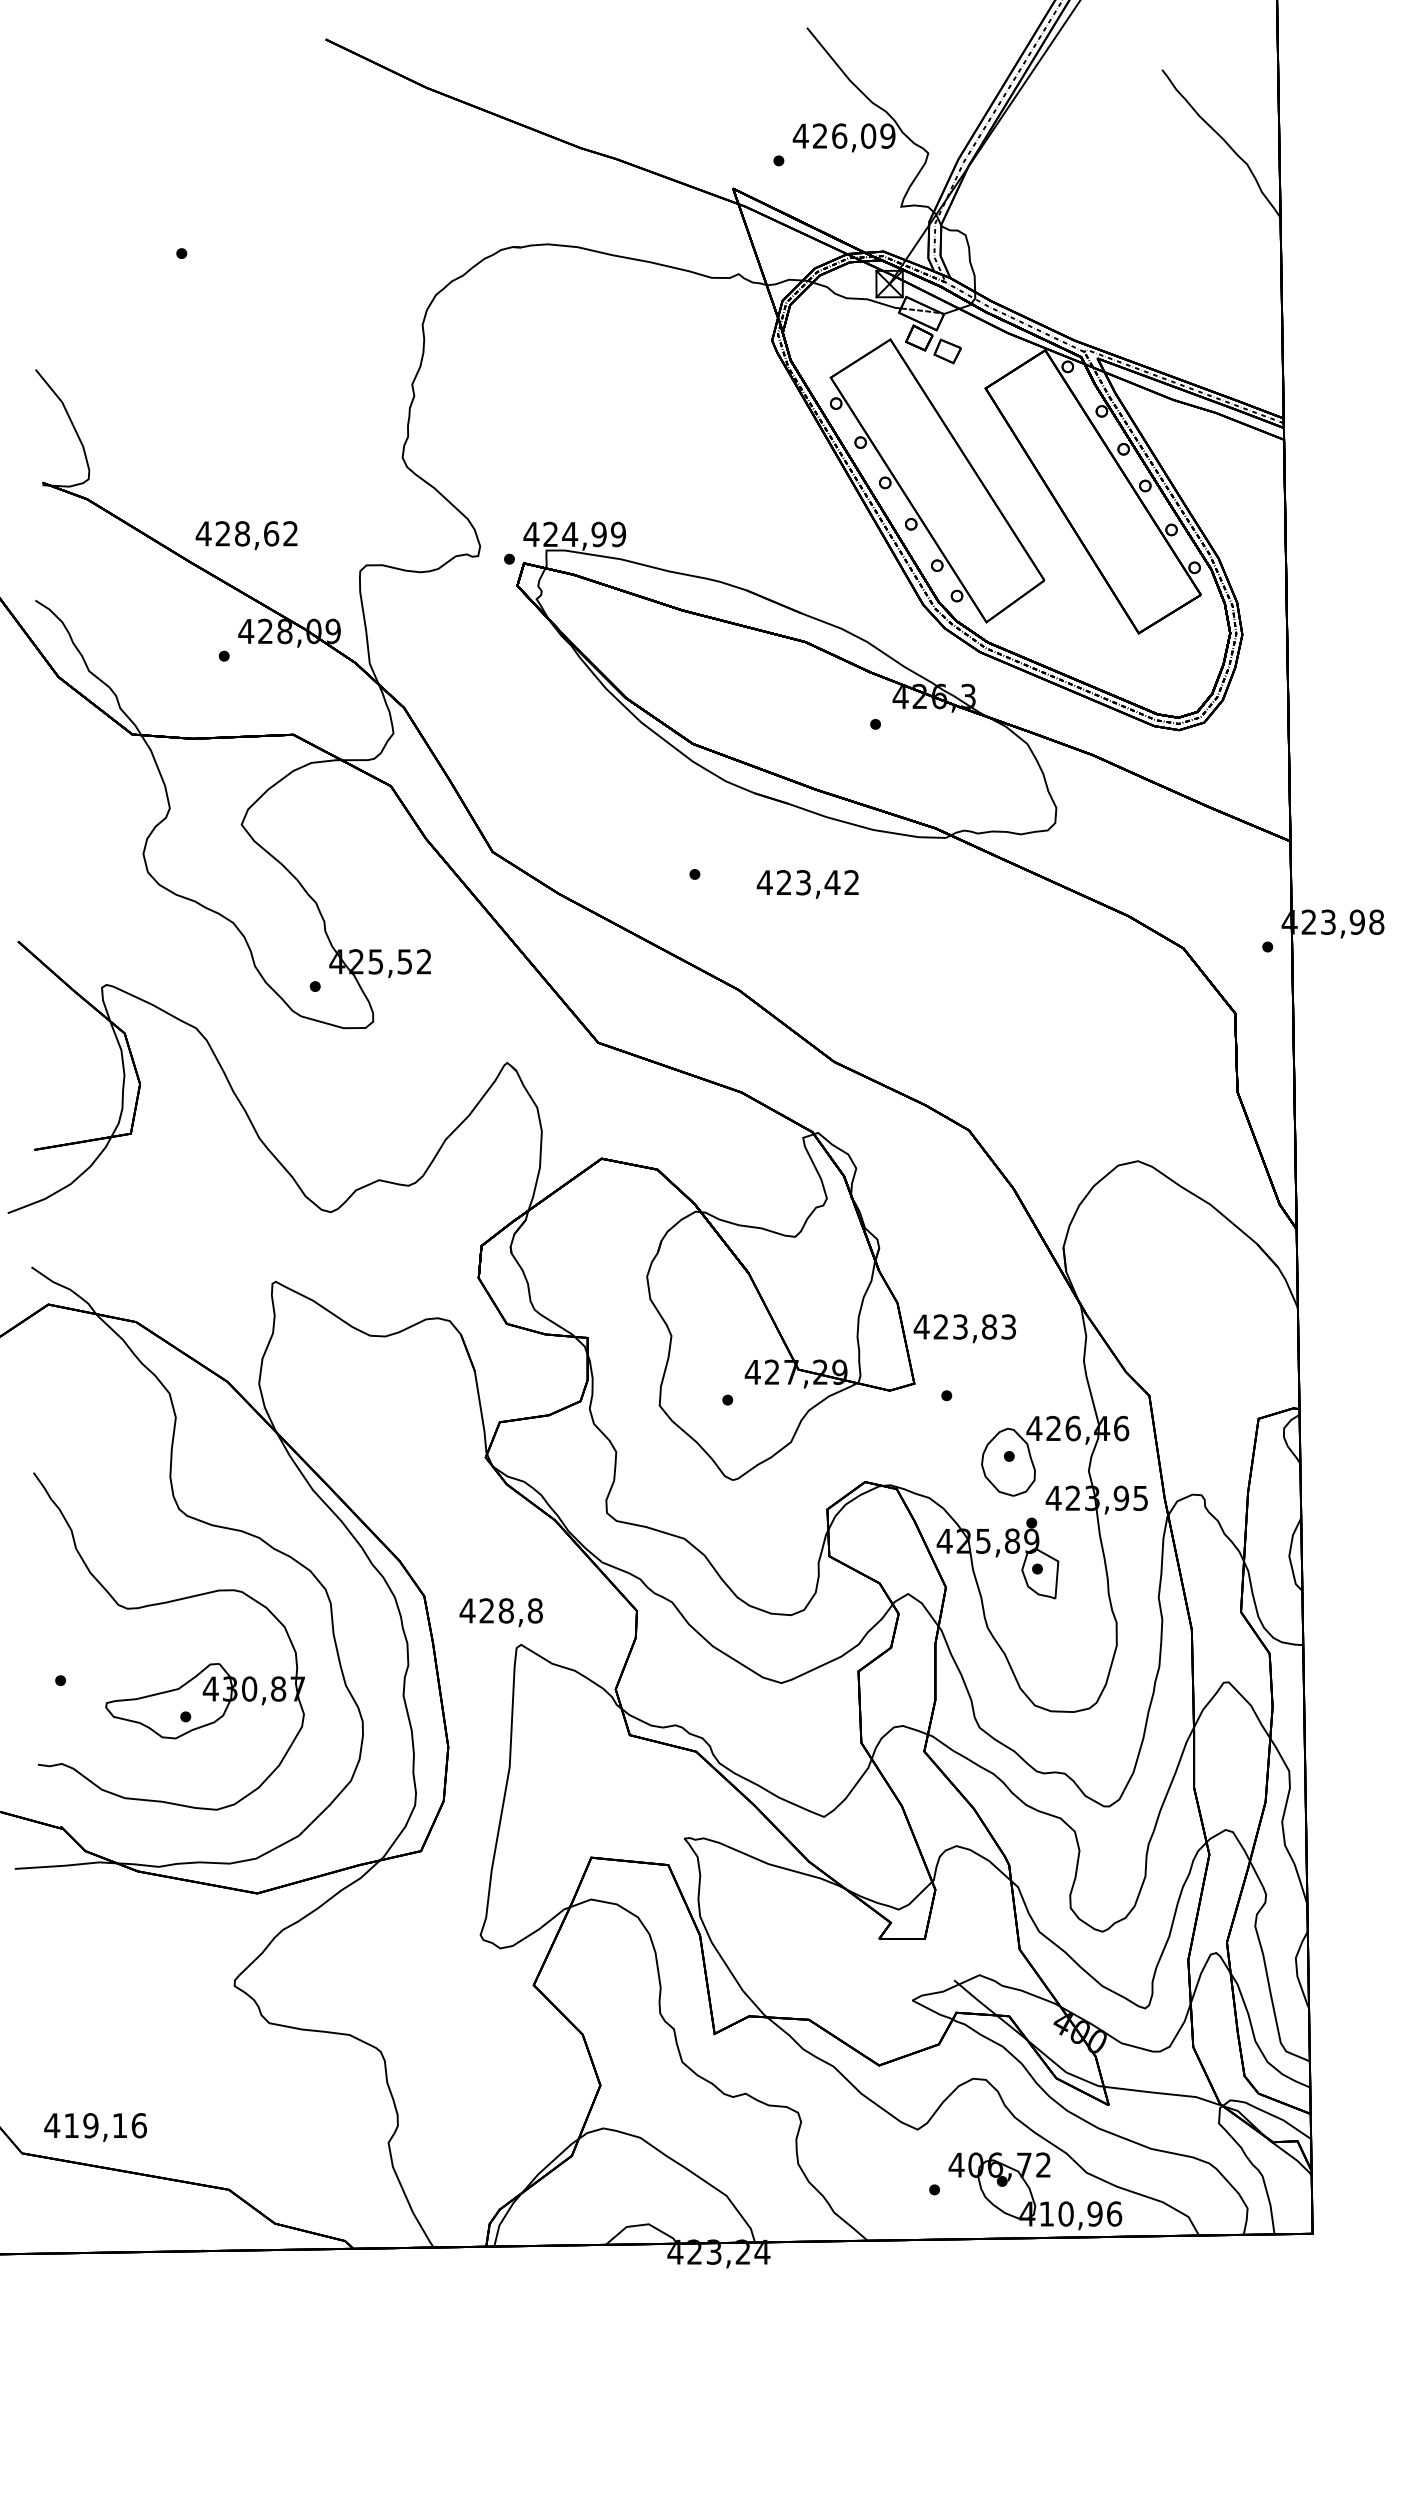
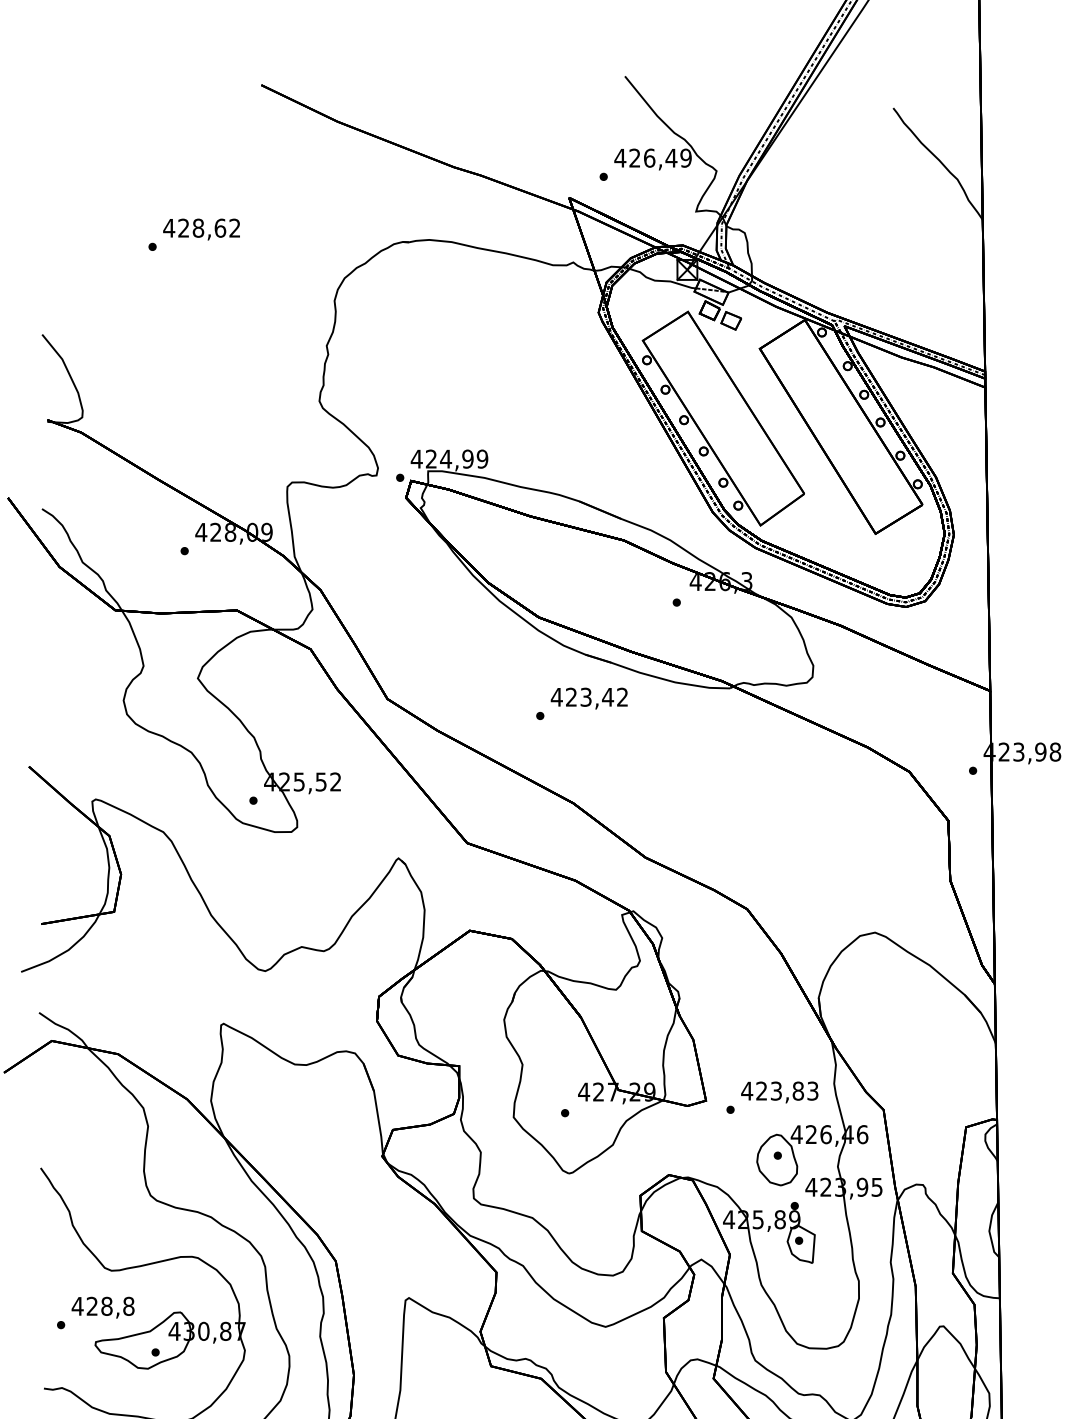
text: (868, 135) -> (671, 157), 426,09 -> 426,49
text: (246, 535) -> (201, 229), moved
text: (807, 884) -> (589, 698), moved
text: (964, 1328) -> (779, 1092), moved
text: (500, 1612) -> (102, 1307), moved

